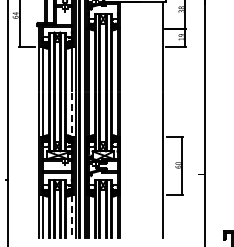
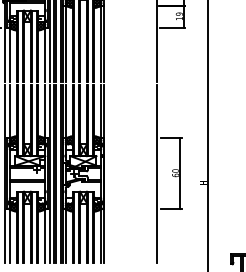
line: (71, 115) -> (44, 112), dashed -> solid
line: (71, 216) -> (44, 235), dashed -> solid

